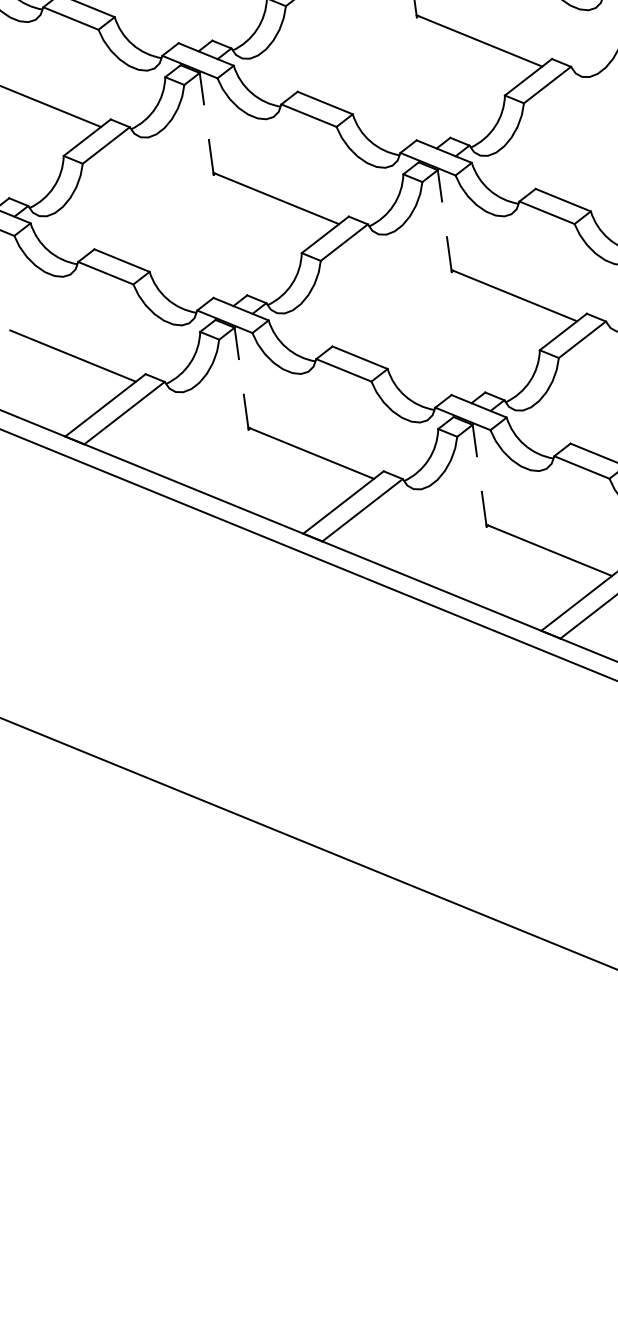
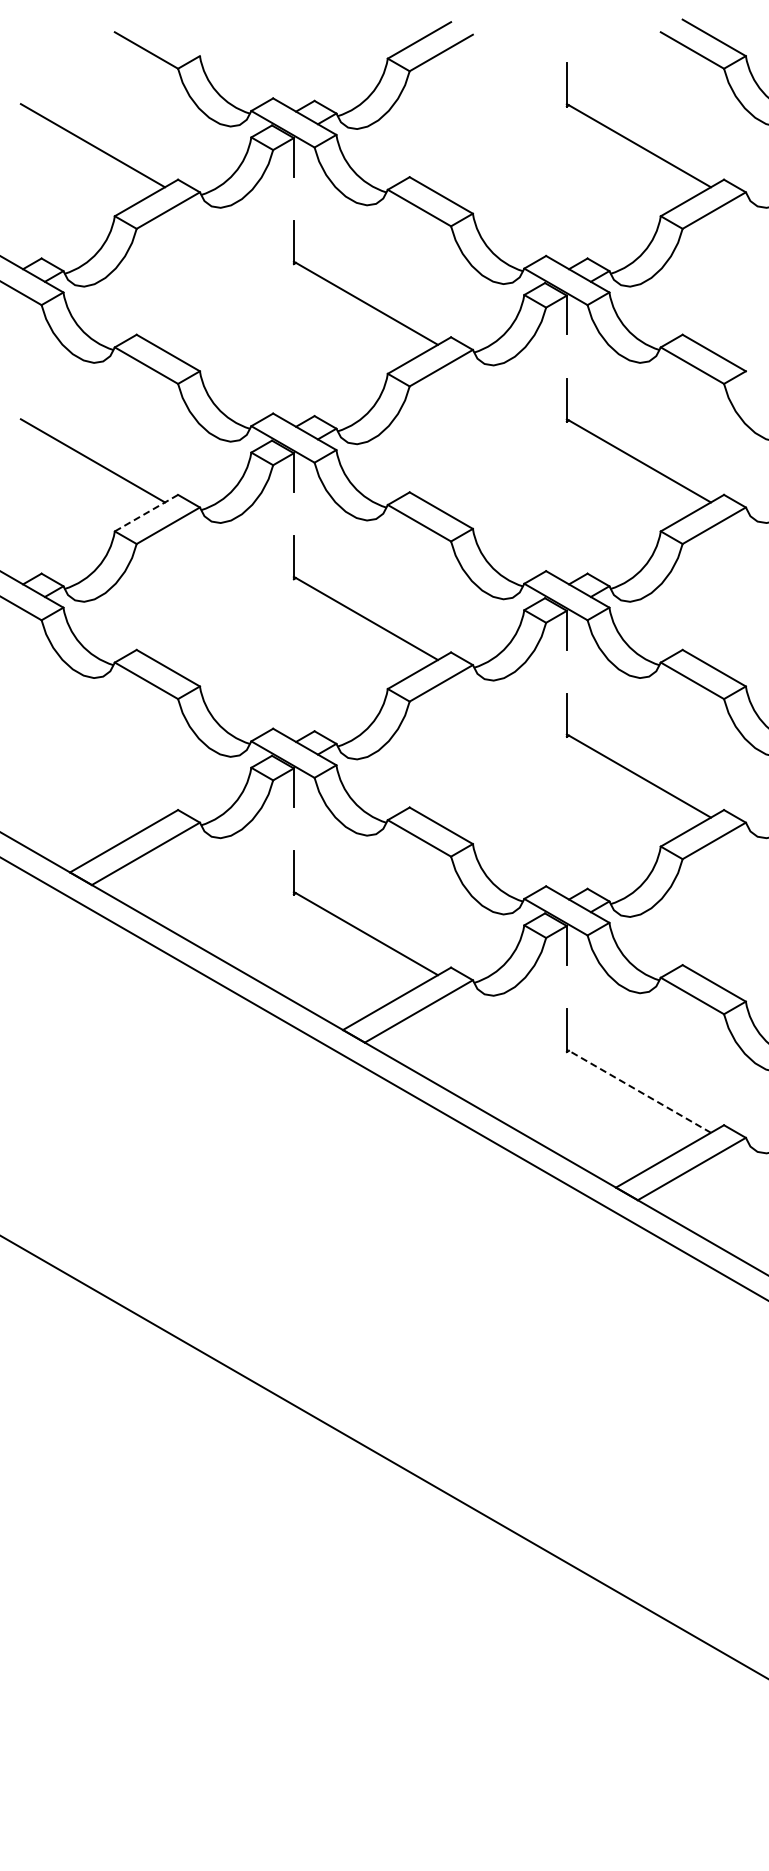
line: (87, 138) -> (146, 513), solid -> dashed
line: (72, 355) -> (92, 775), removed
line: (548, 549) -> (638, 1090), solid -> dashed

